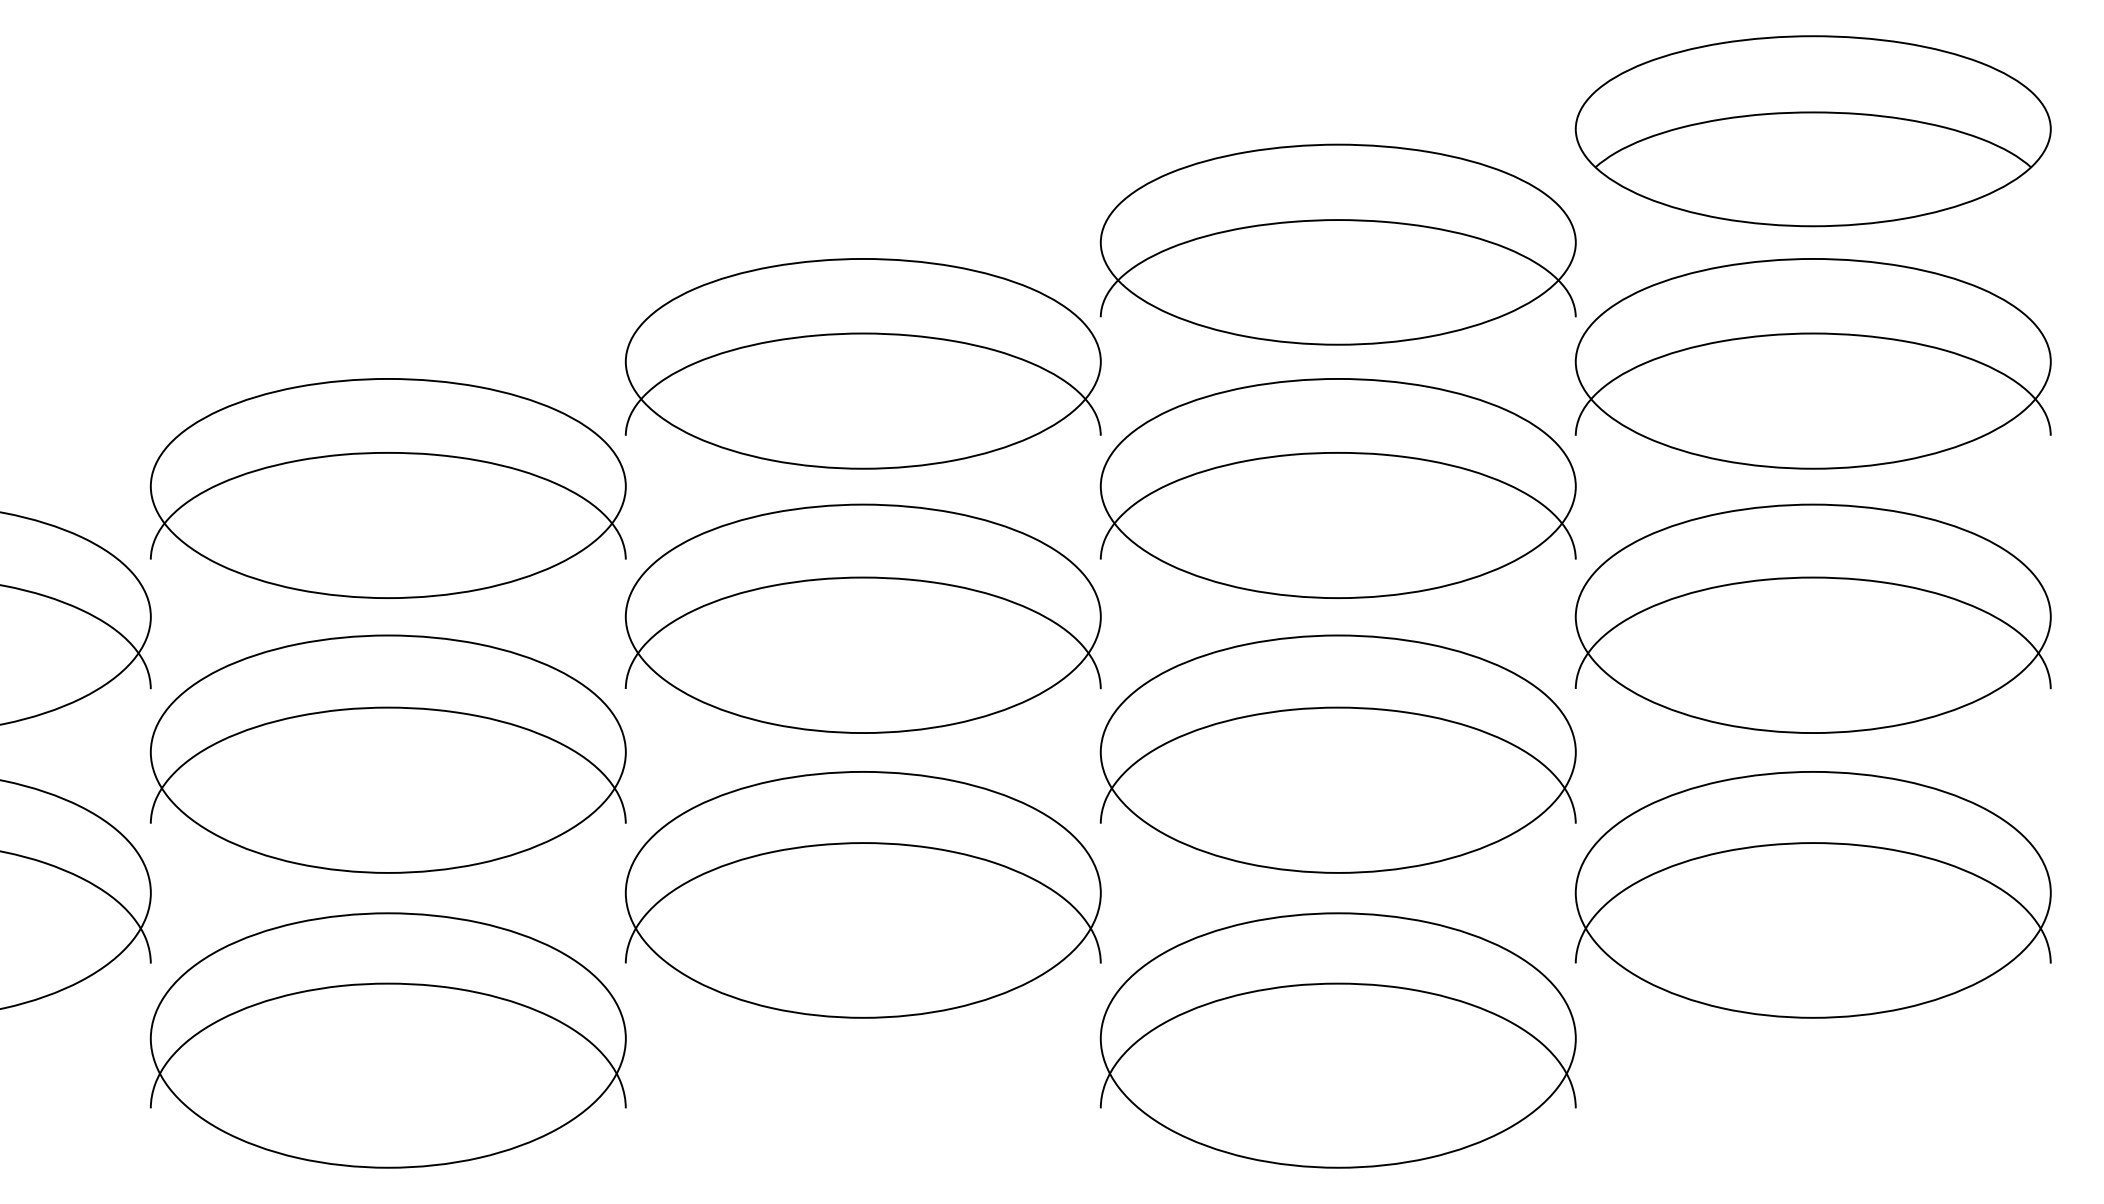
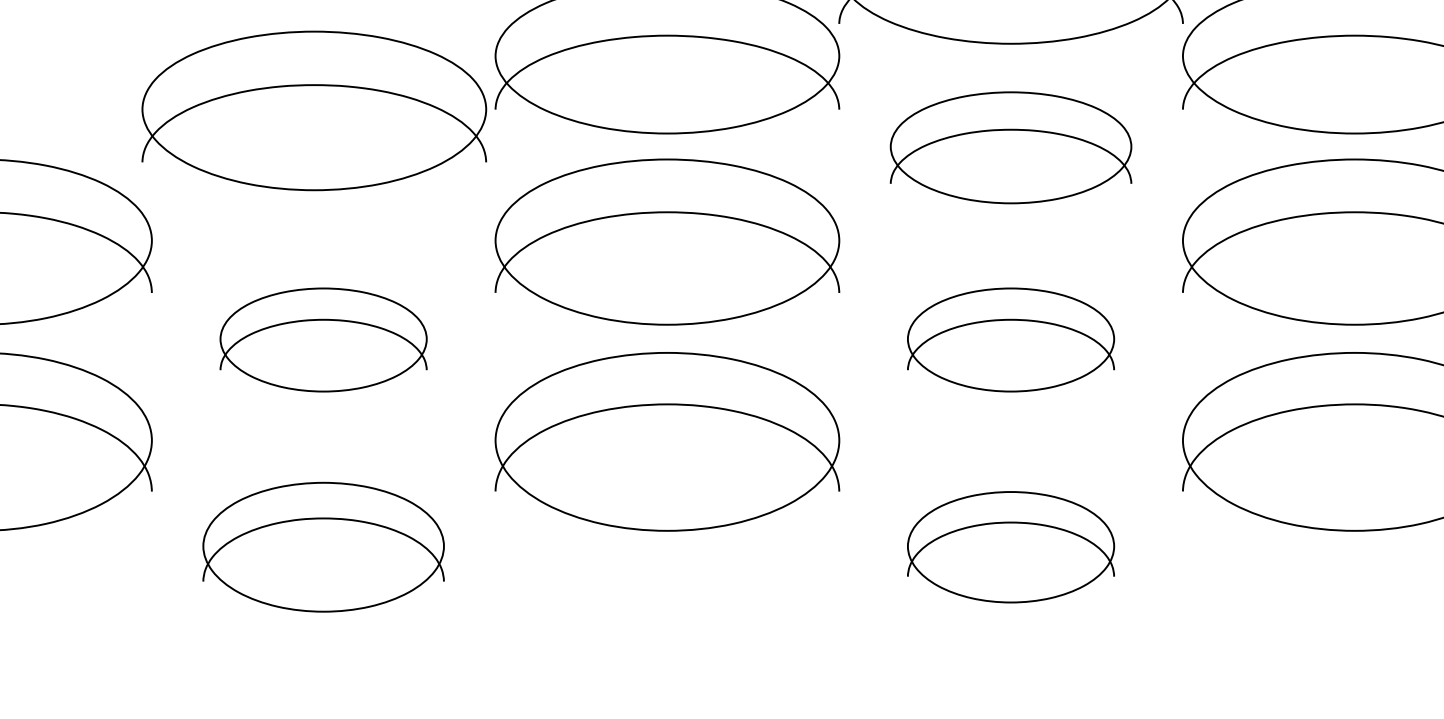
part: (387, 488) -> (313, 110), moved
part: (1337, 488) -> (1010, 147), size x0.7
part: (387, 753) -> (323, 339), size x0.6
part: (1337, 753) -> (1010, 339), size x0.6
part: (387, 1040) -> (323, 547), size x0.7
part: (1337, 1040) -> (1010, 547), size x0.6

